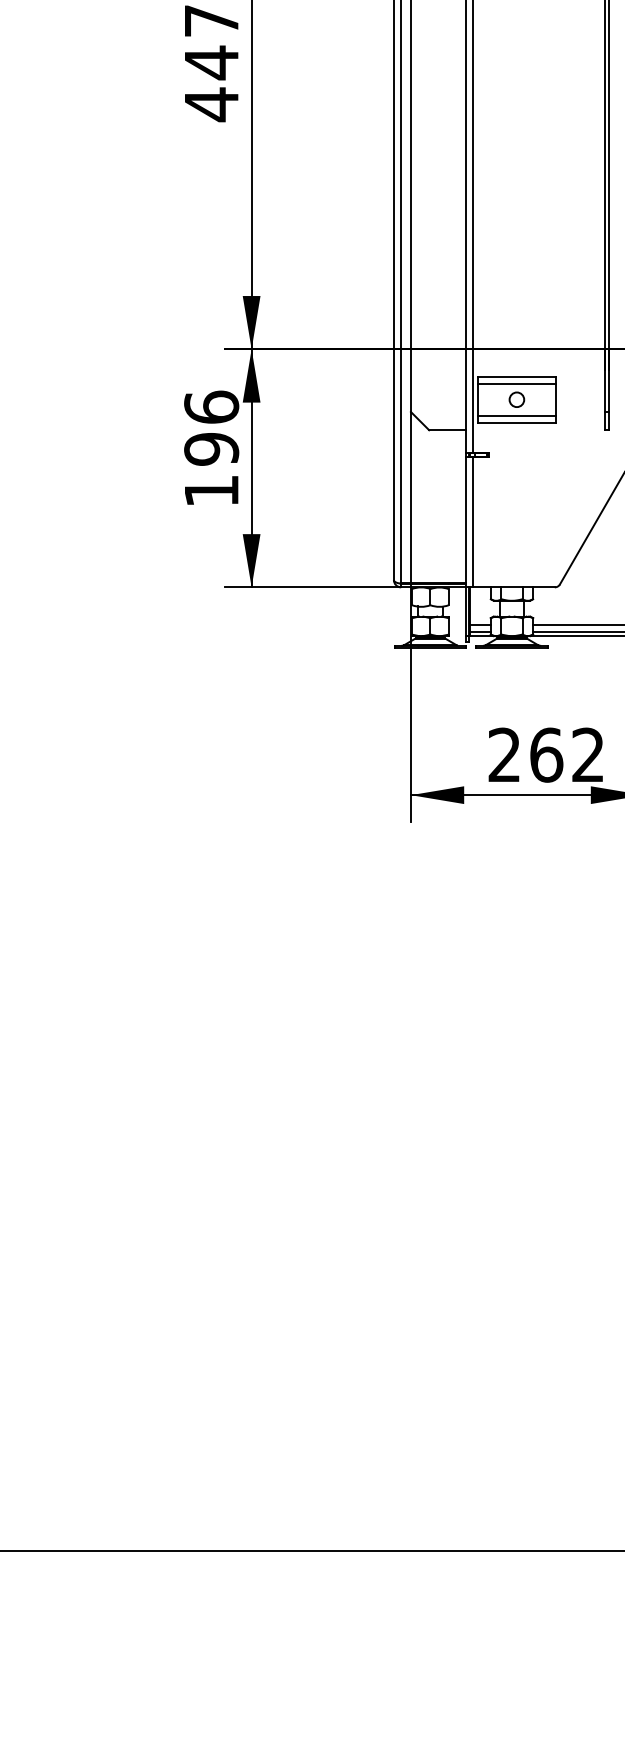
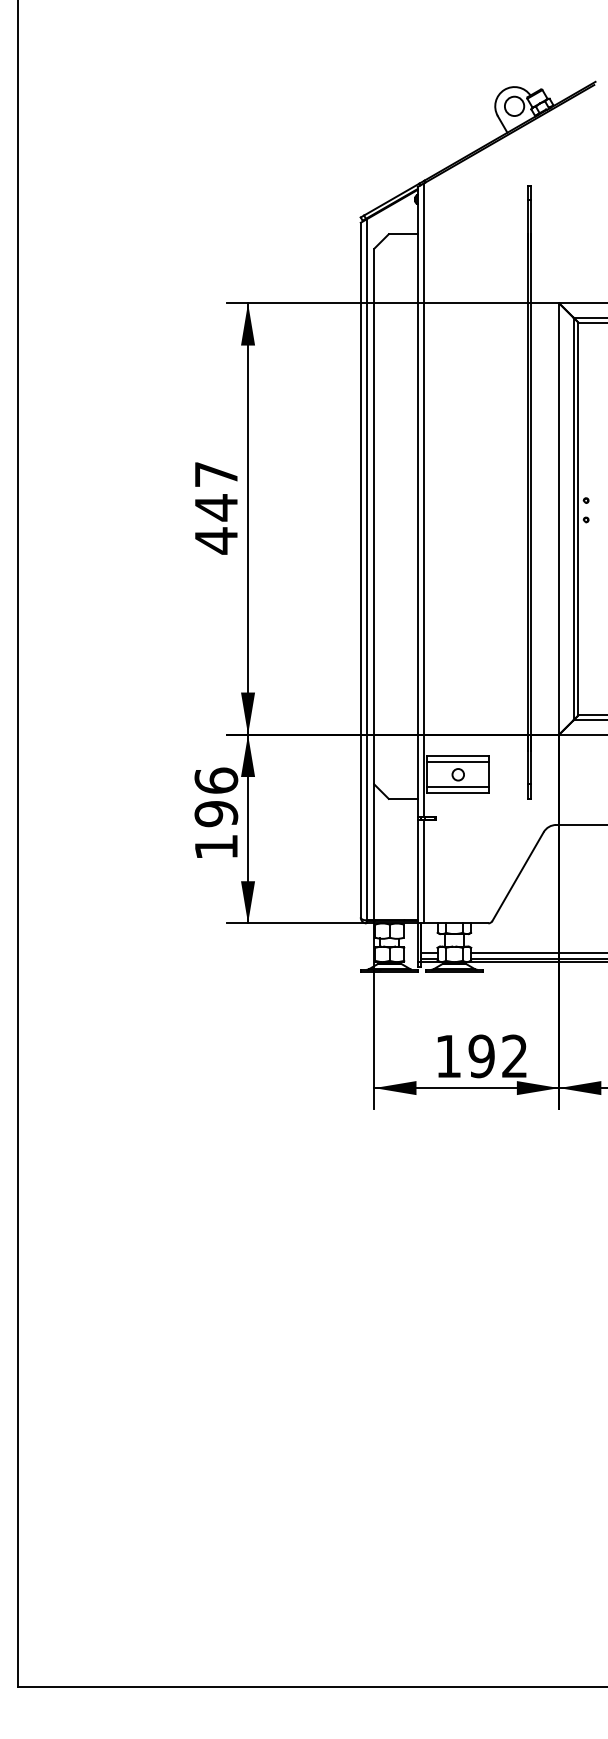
text: (526, 755) -> (465, 1056), 262 -> 192

